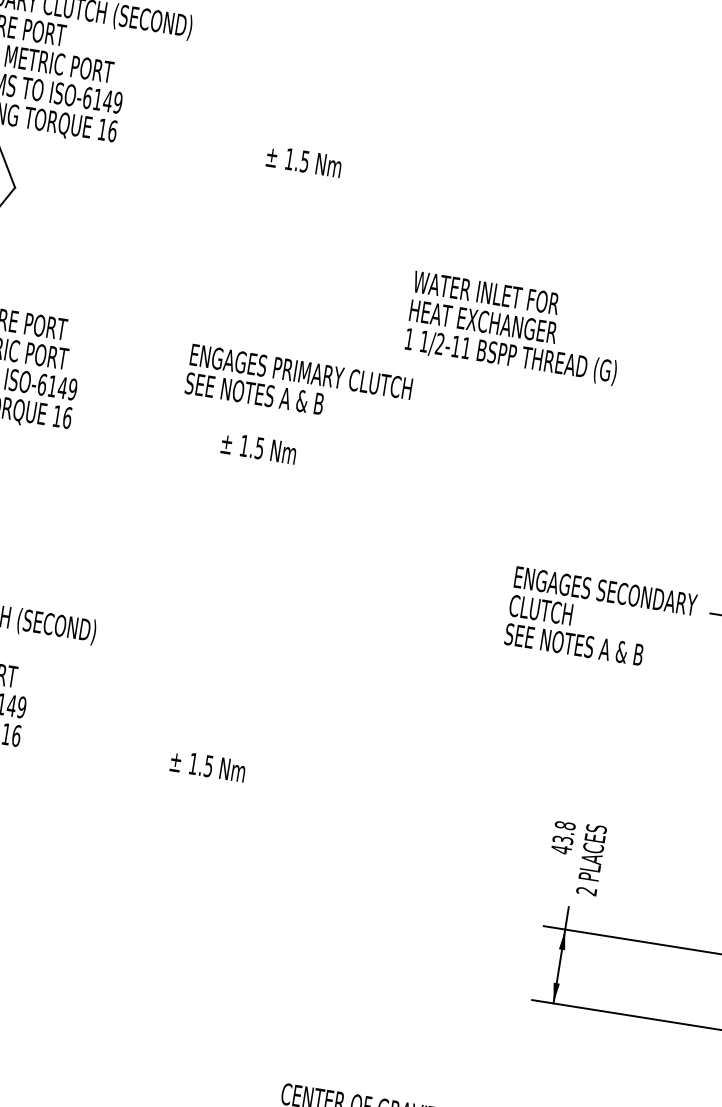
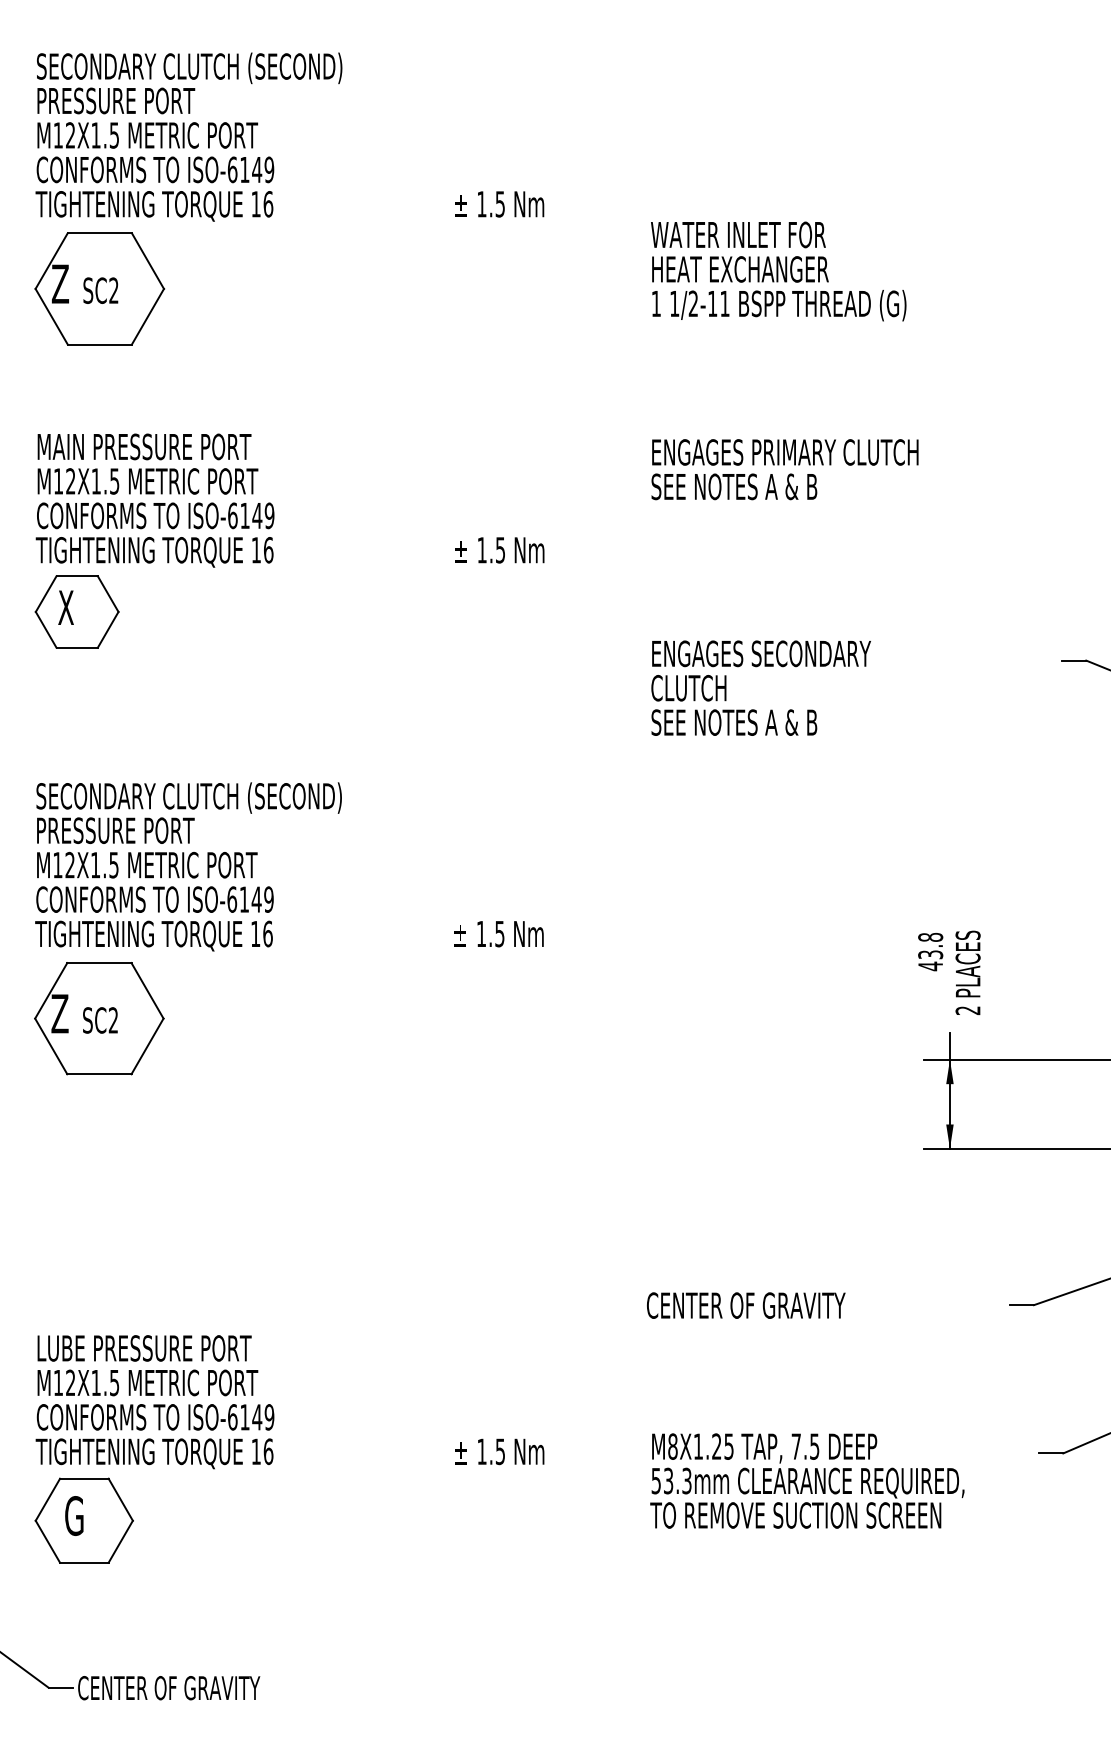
text: (514, 328) -> (778, 271), moved
text: (298, 385) -> (784, 469), moved
text: (600, 618) -> (760, 687), moved

